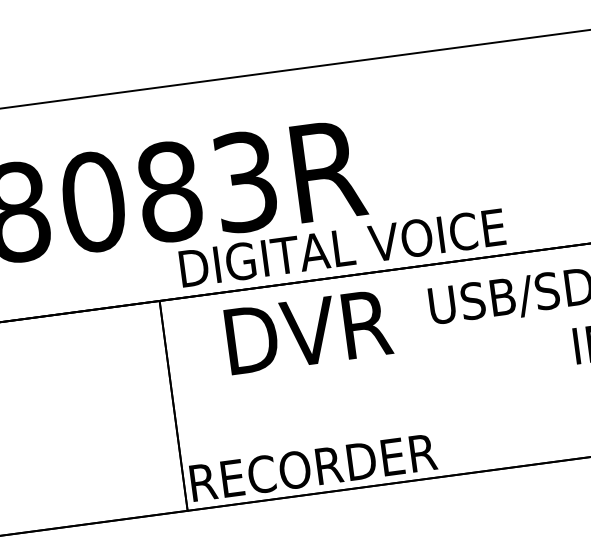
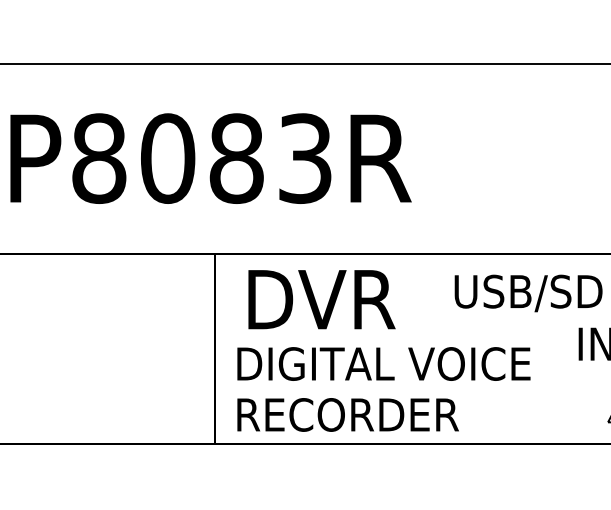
text: (341, 247) -> (383, 363), moved
text: (308, 331) -> (321, 299), moved
text: (312, 467) -> (347, 414), moved

